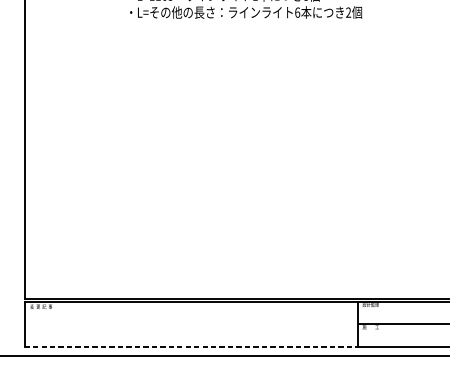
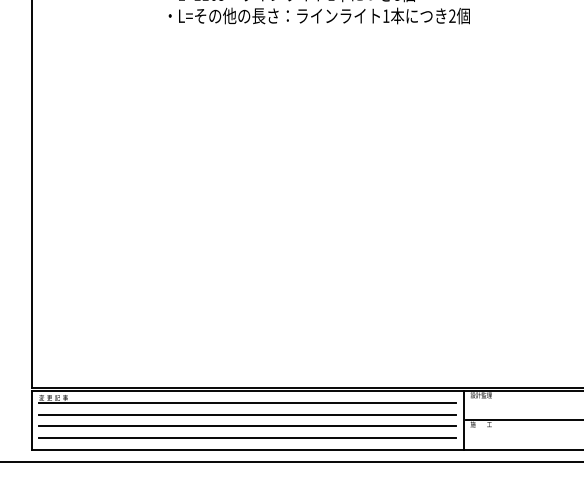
text: (297, 12) -> (386, 15), 6 -> 1
line: (190, 311) -> (247, 403), added
line: (190, 319) -> (247, 414), added
line: (190, 328) -> (247, 426), added
line: (190, 337) -> (247, 437), added
line: (191, 346) -> (248, 449), dashed -> solid

